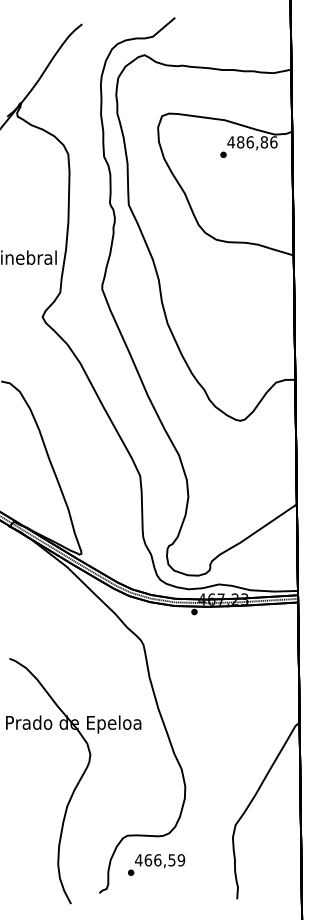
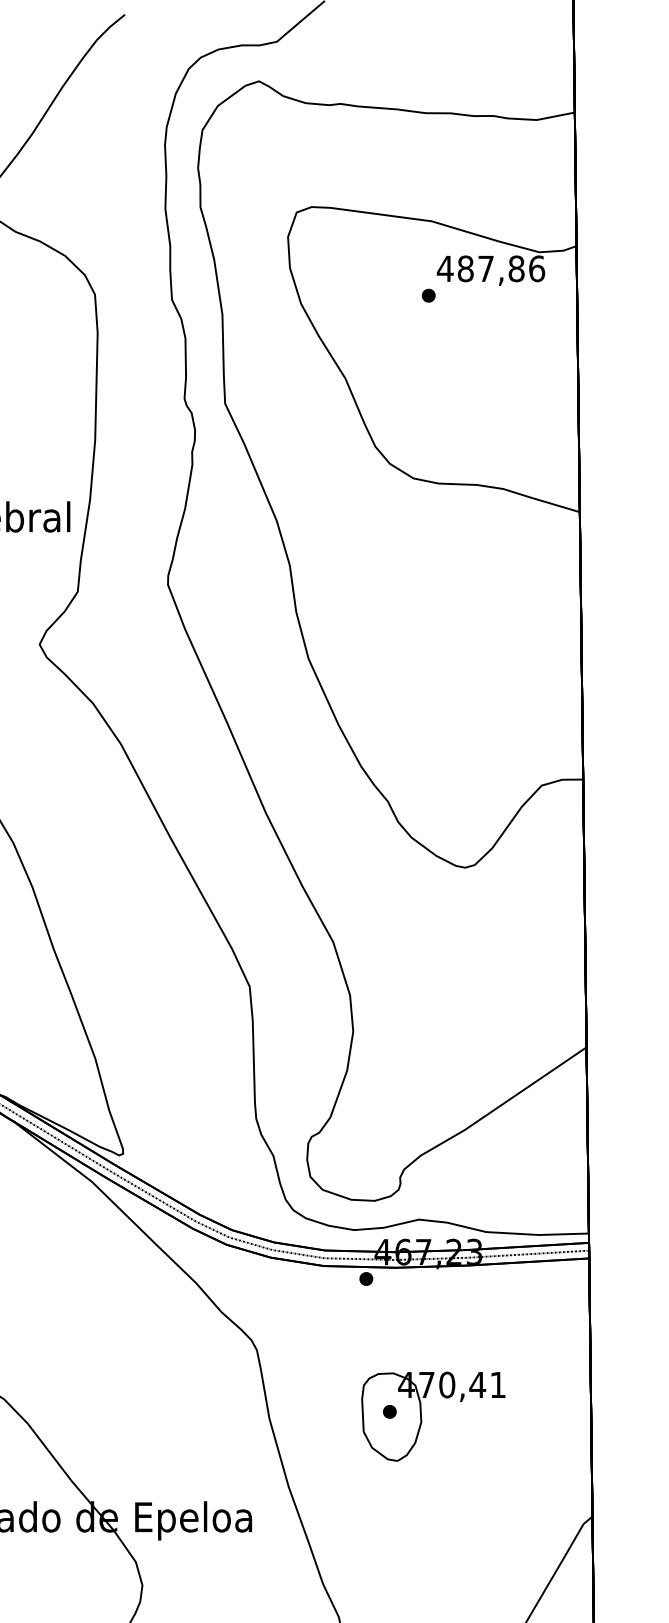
text: (249, 142) -> (484, 269), 486,86 -> 487,86
part: (225, 676) -> (433, 1417), added

